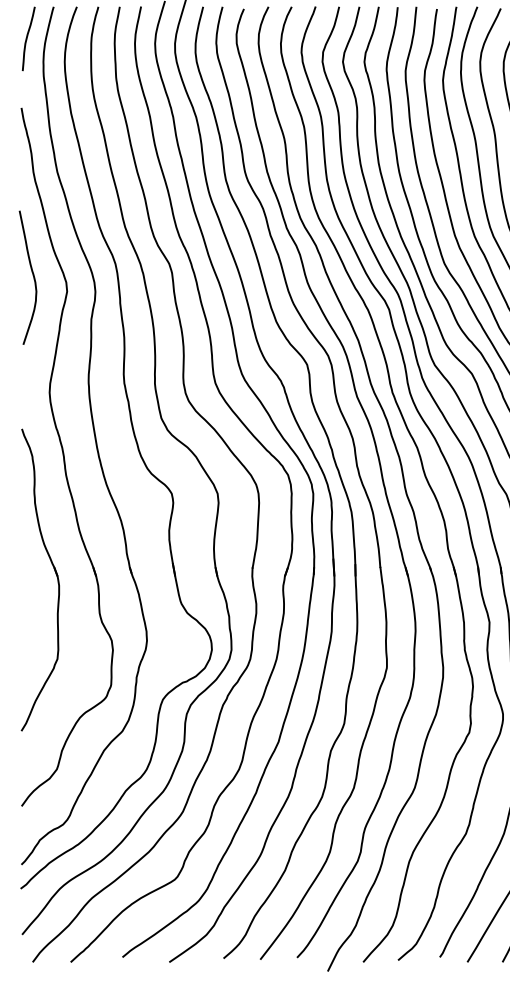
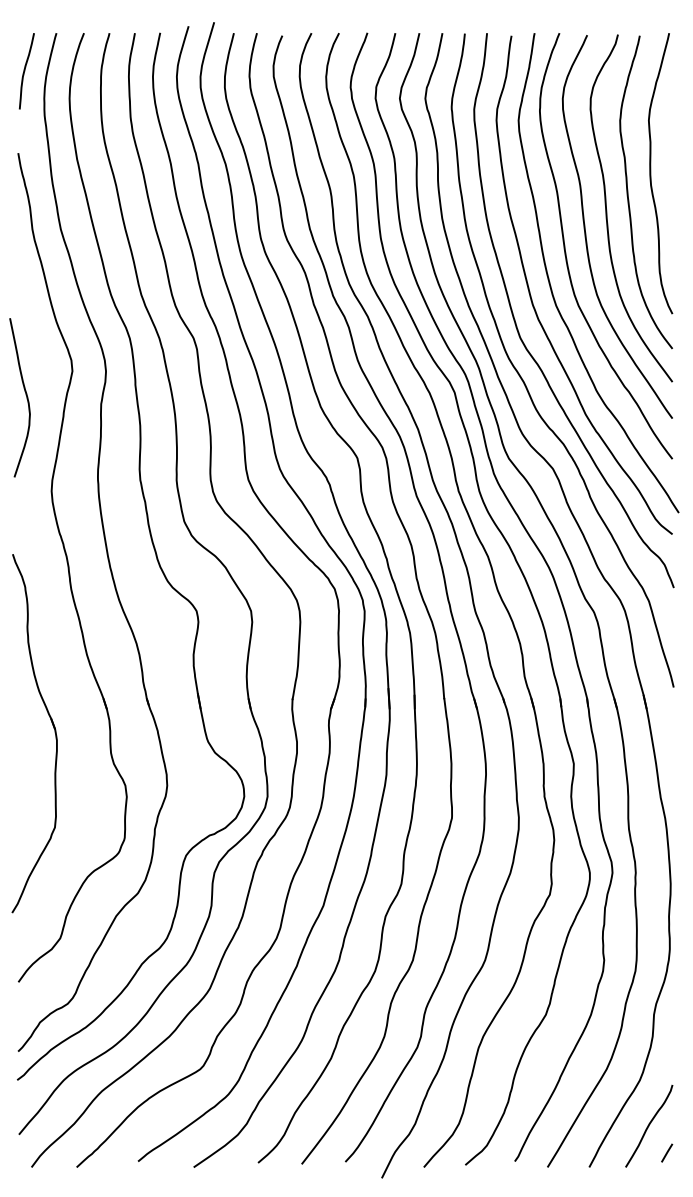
curve: (32, 275) -> (25, 395), moved
part: (56, 575) -> (53, 728), moved

